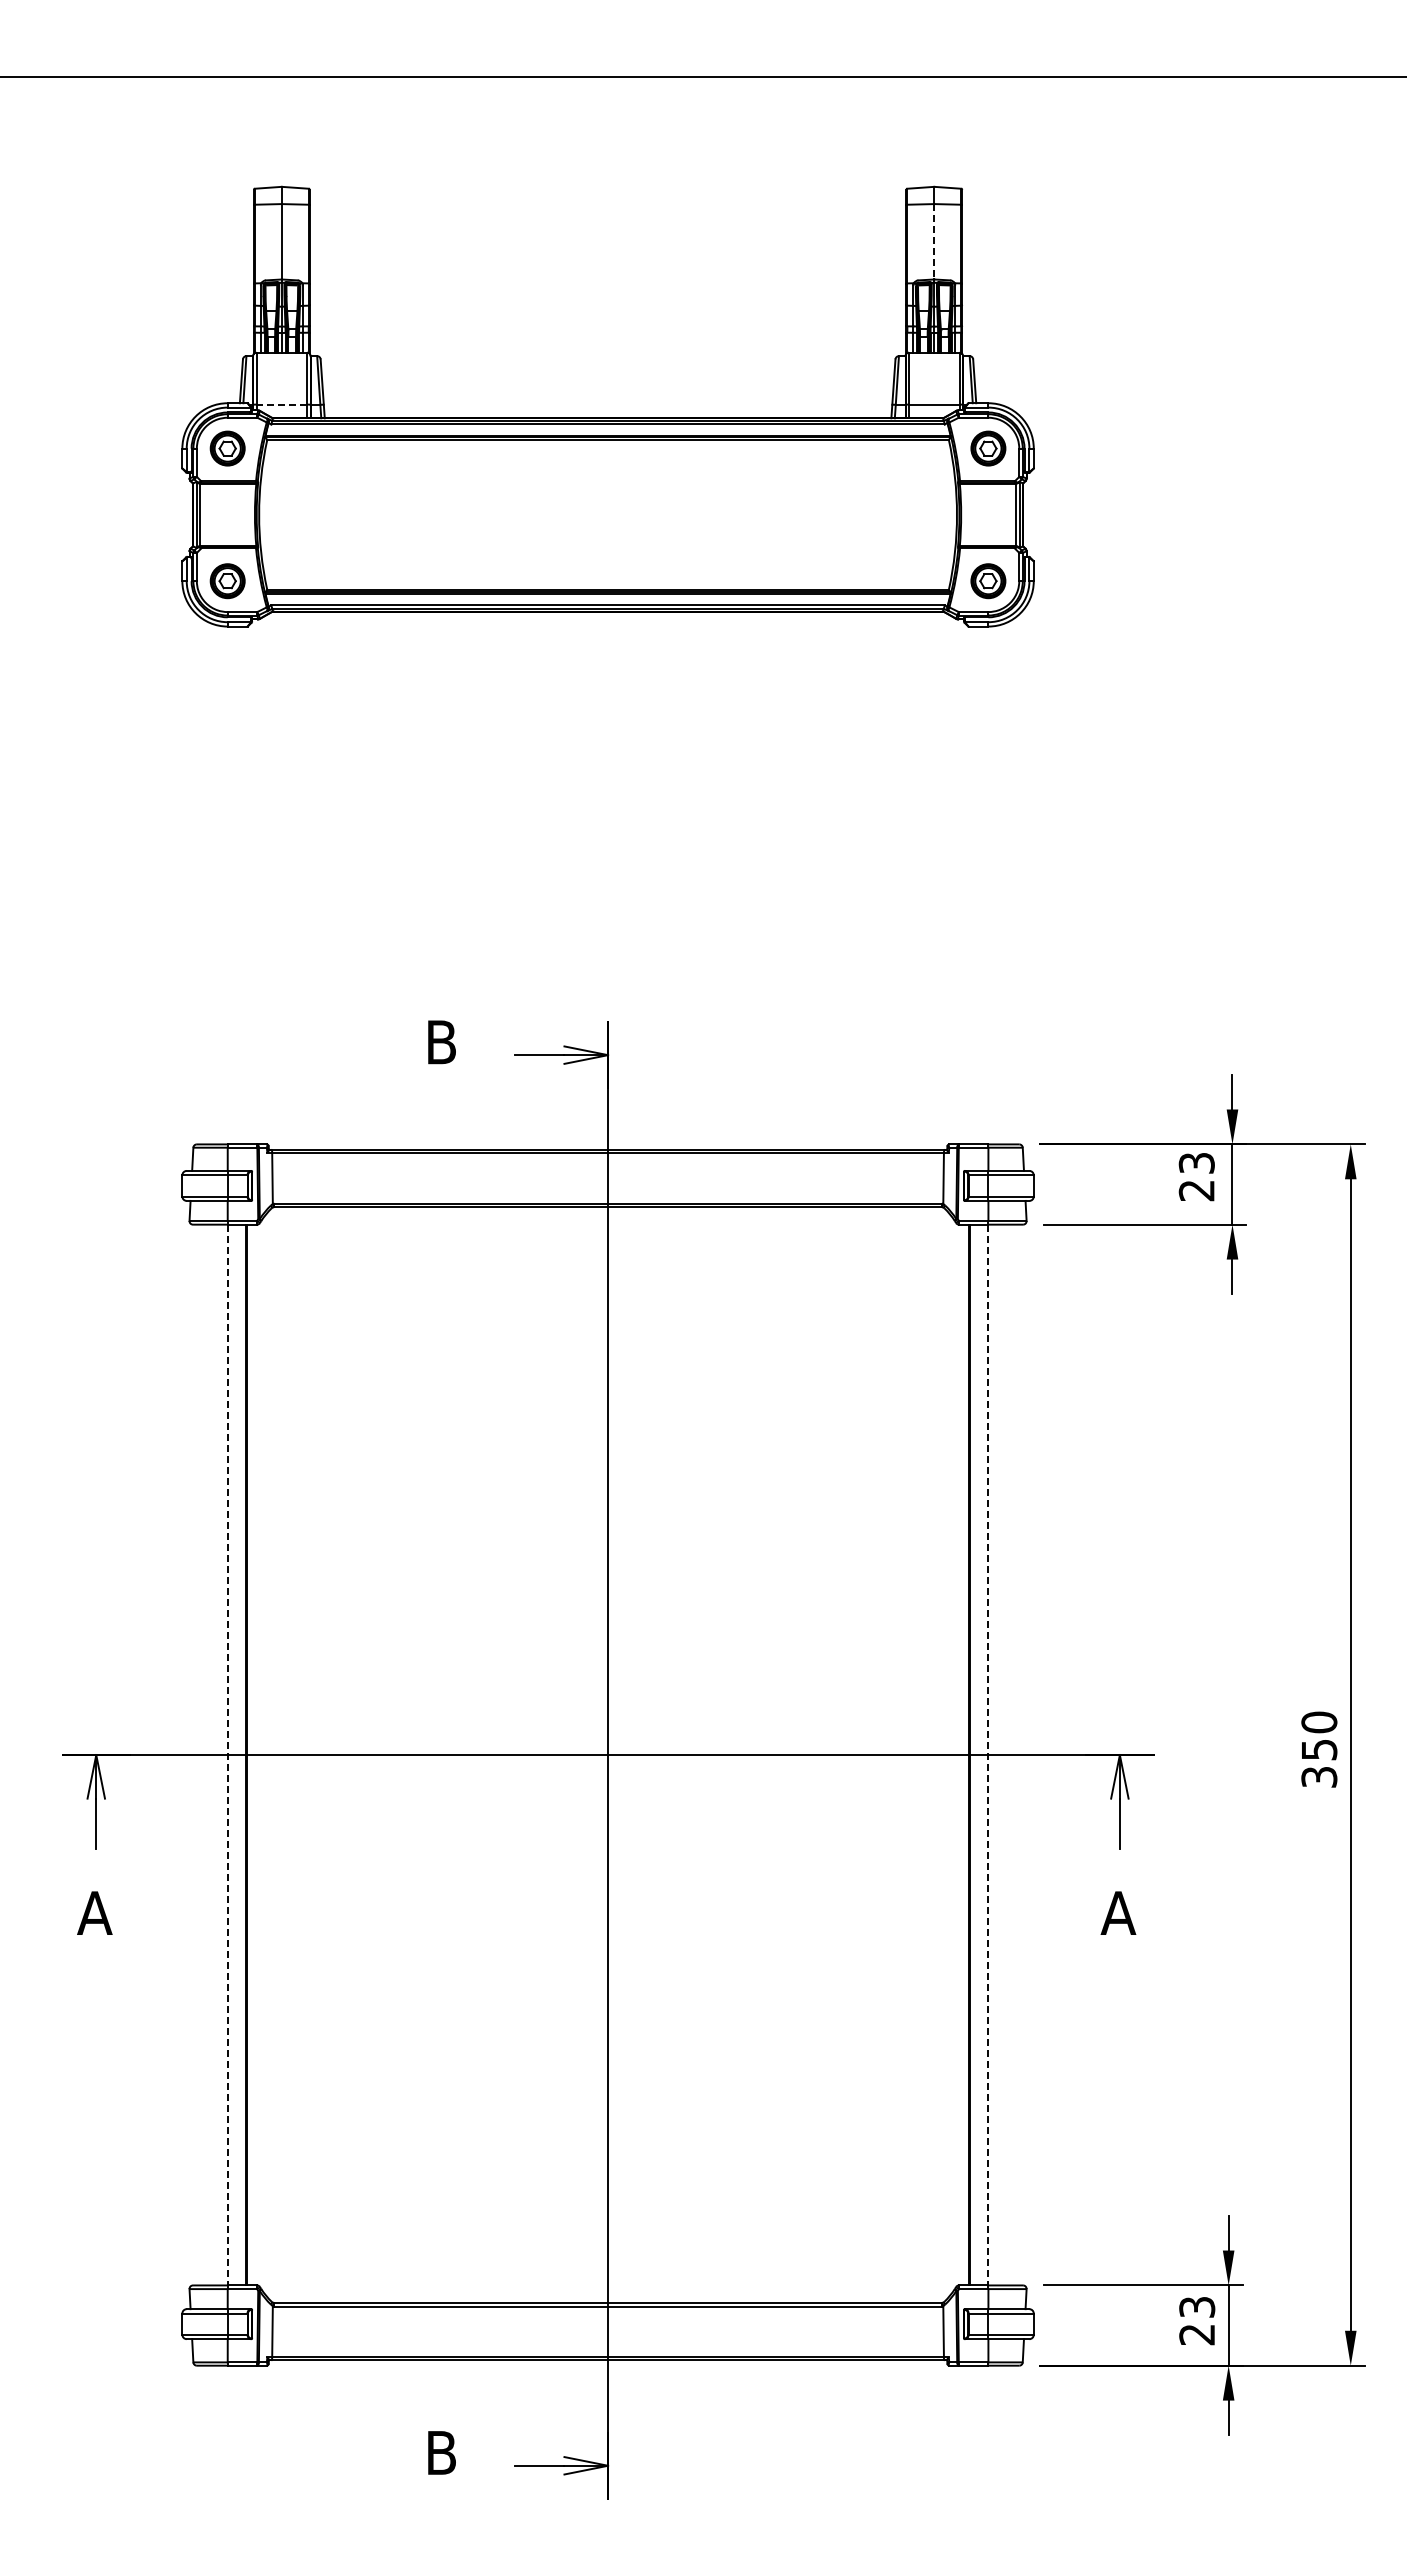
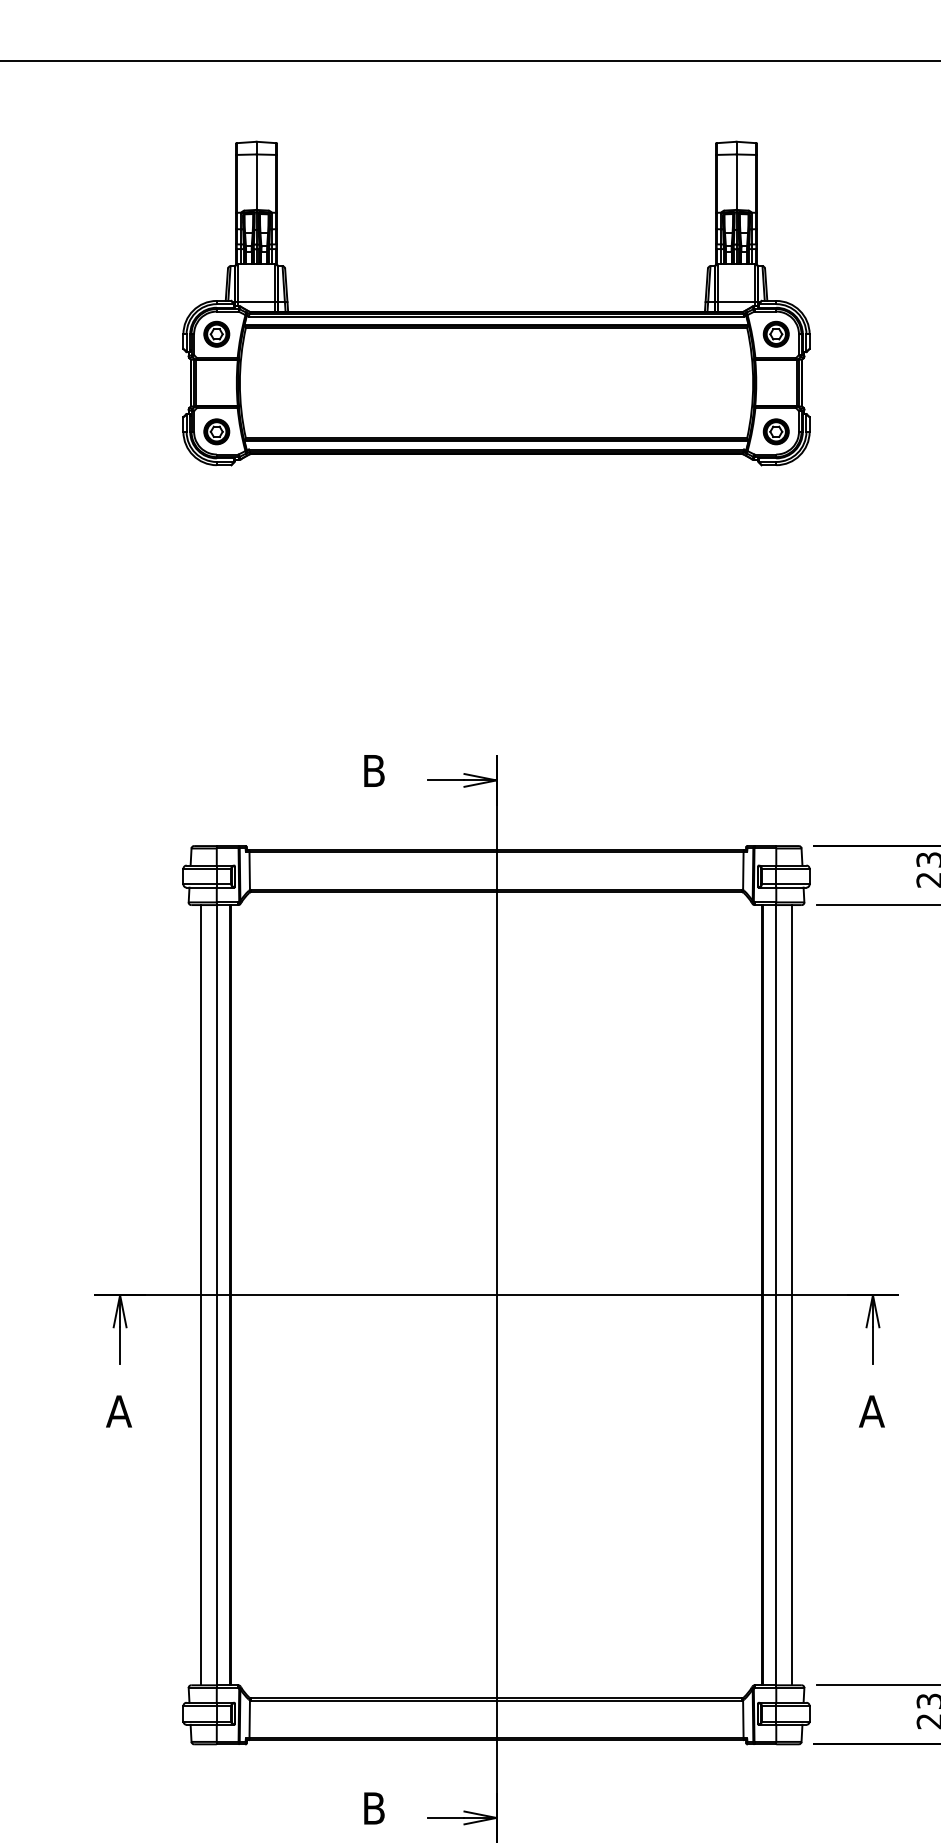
line: (934, 241) -> (736, 181), dashed -> solid
line: (281, 404) -> (256, 301), dashed -> solid
line: (206, 1754) -> (201, 1294), added
line: (1009, 1754) -> (791, 1294), added
line: (227, 1755) -> (216, 1295), dashed -> solid
line: (988, 1755) -> (776, 1295), dashed -> solid

